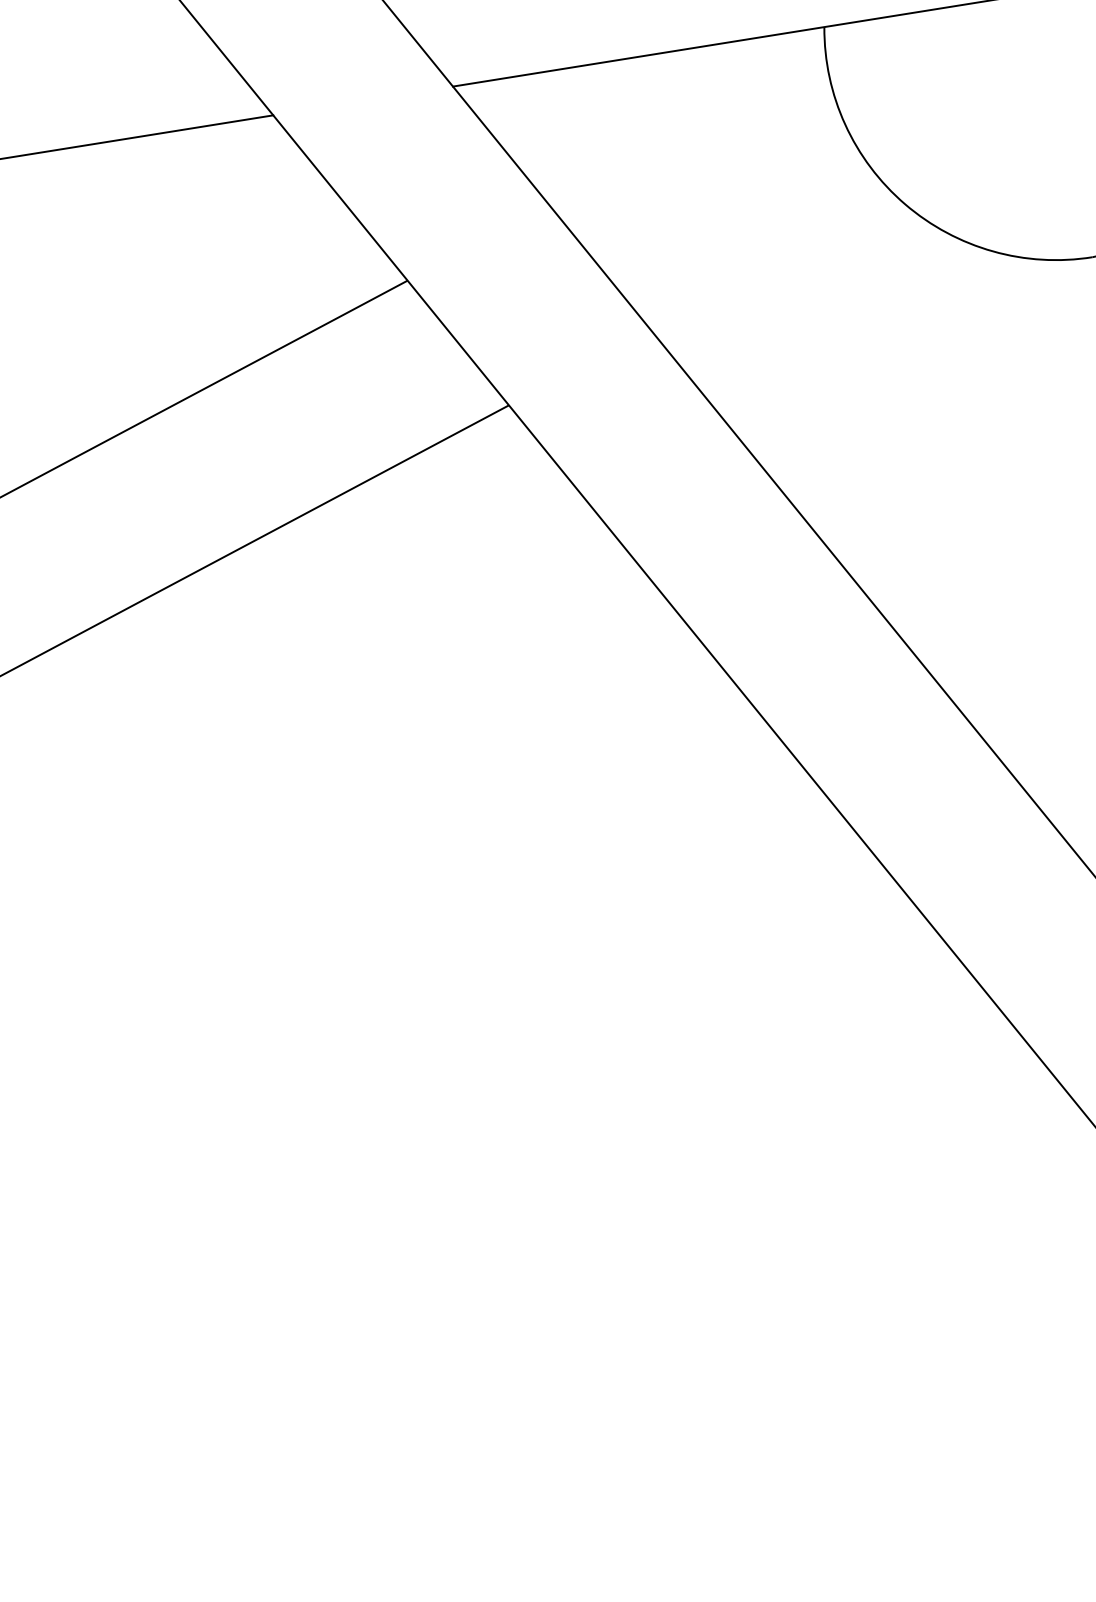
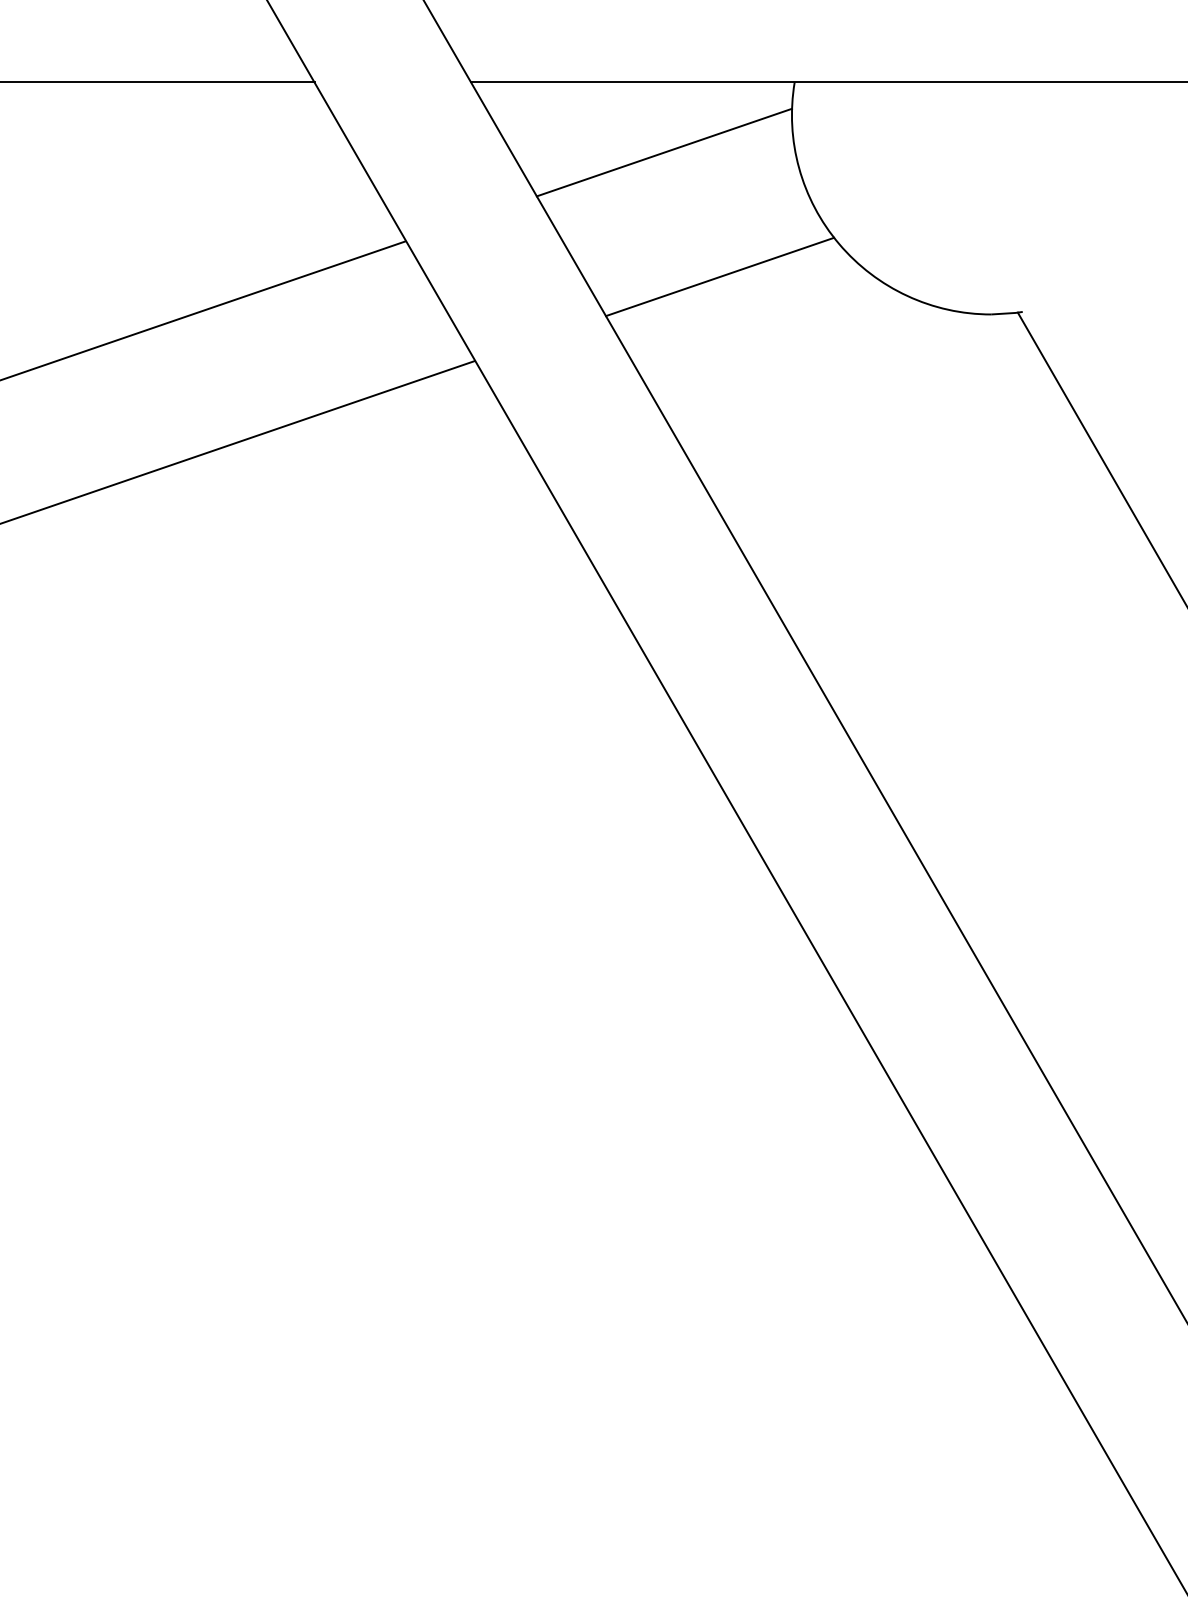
line: (687, 131) -> (664, 152), added
line: (774, 263) -> (720, 276), added

